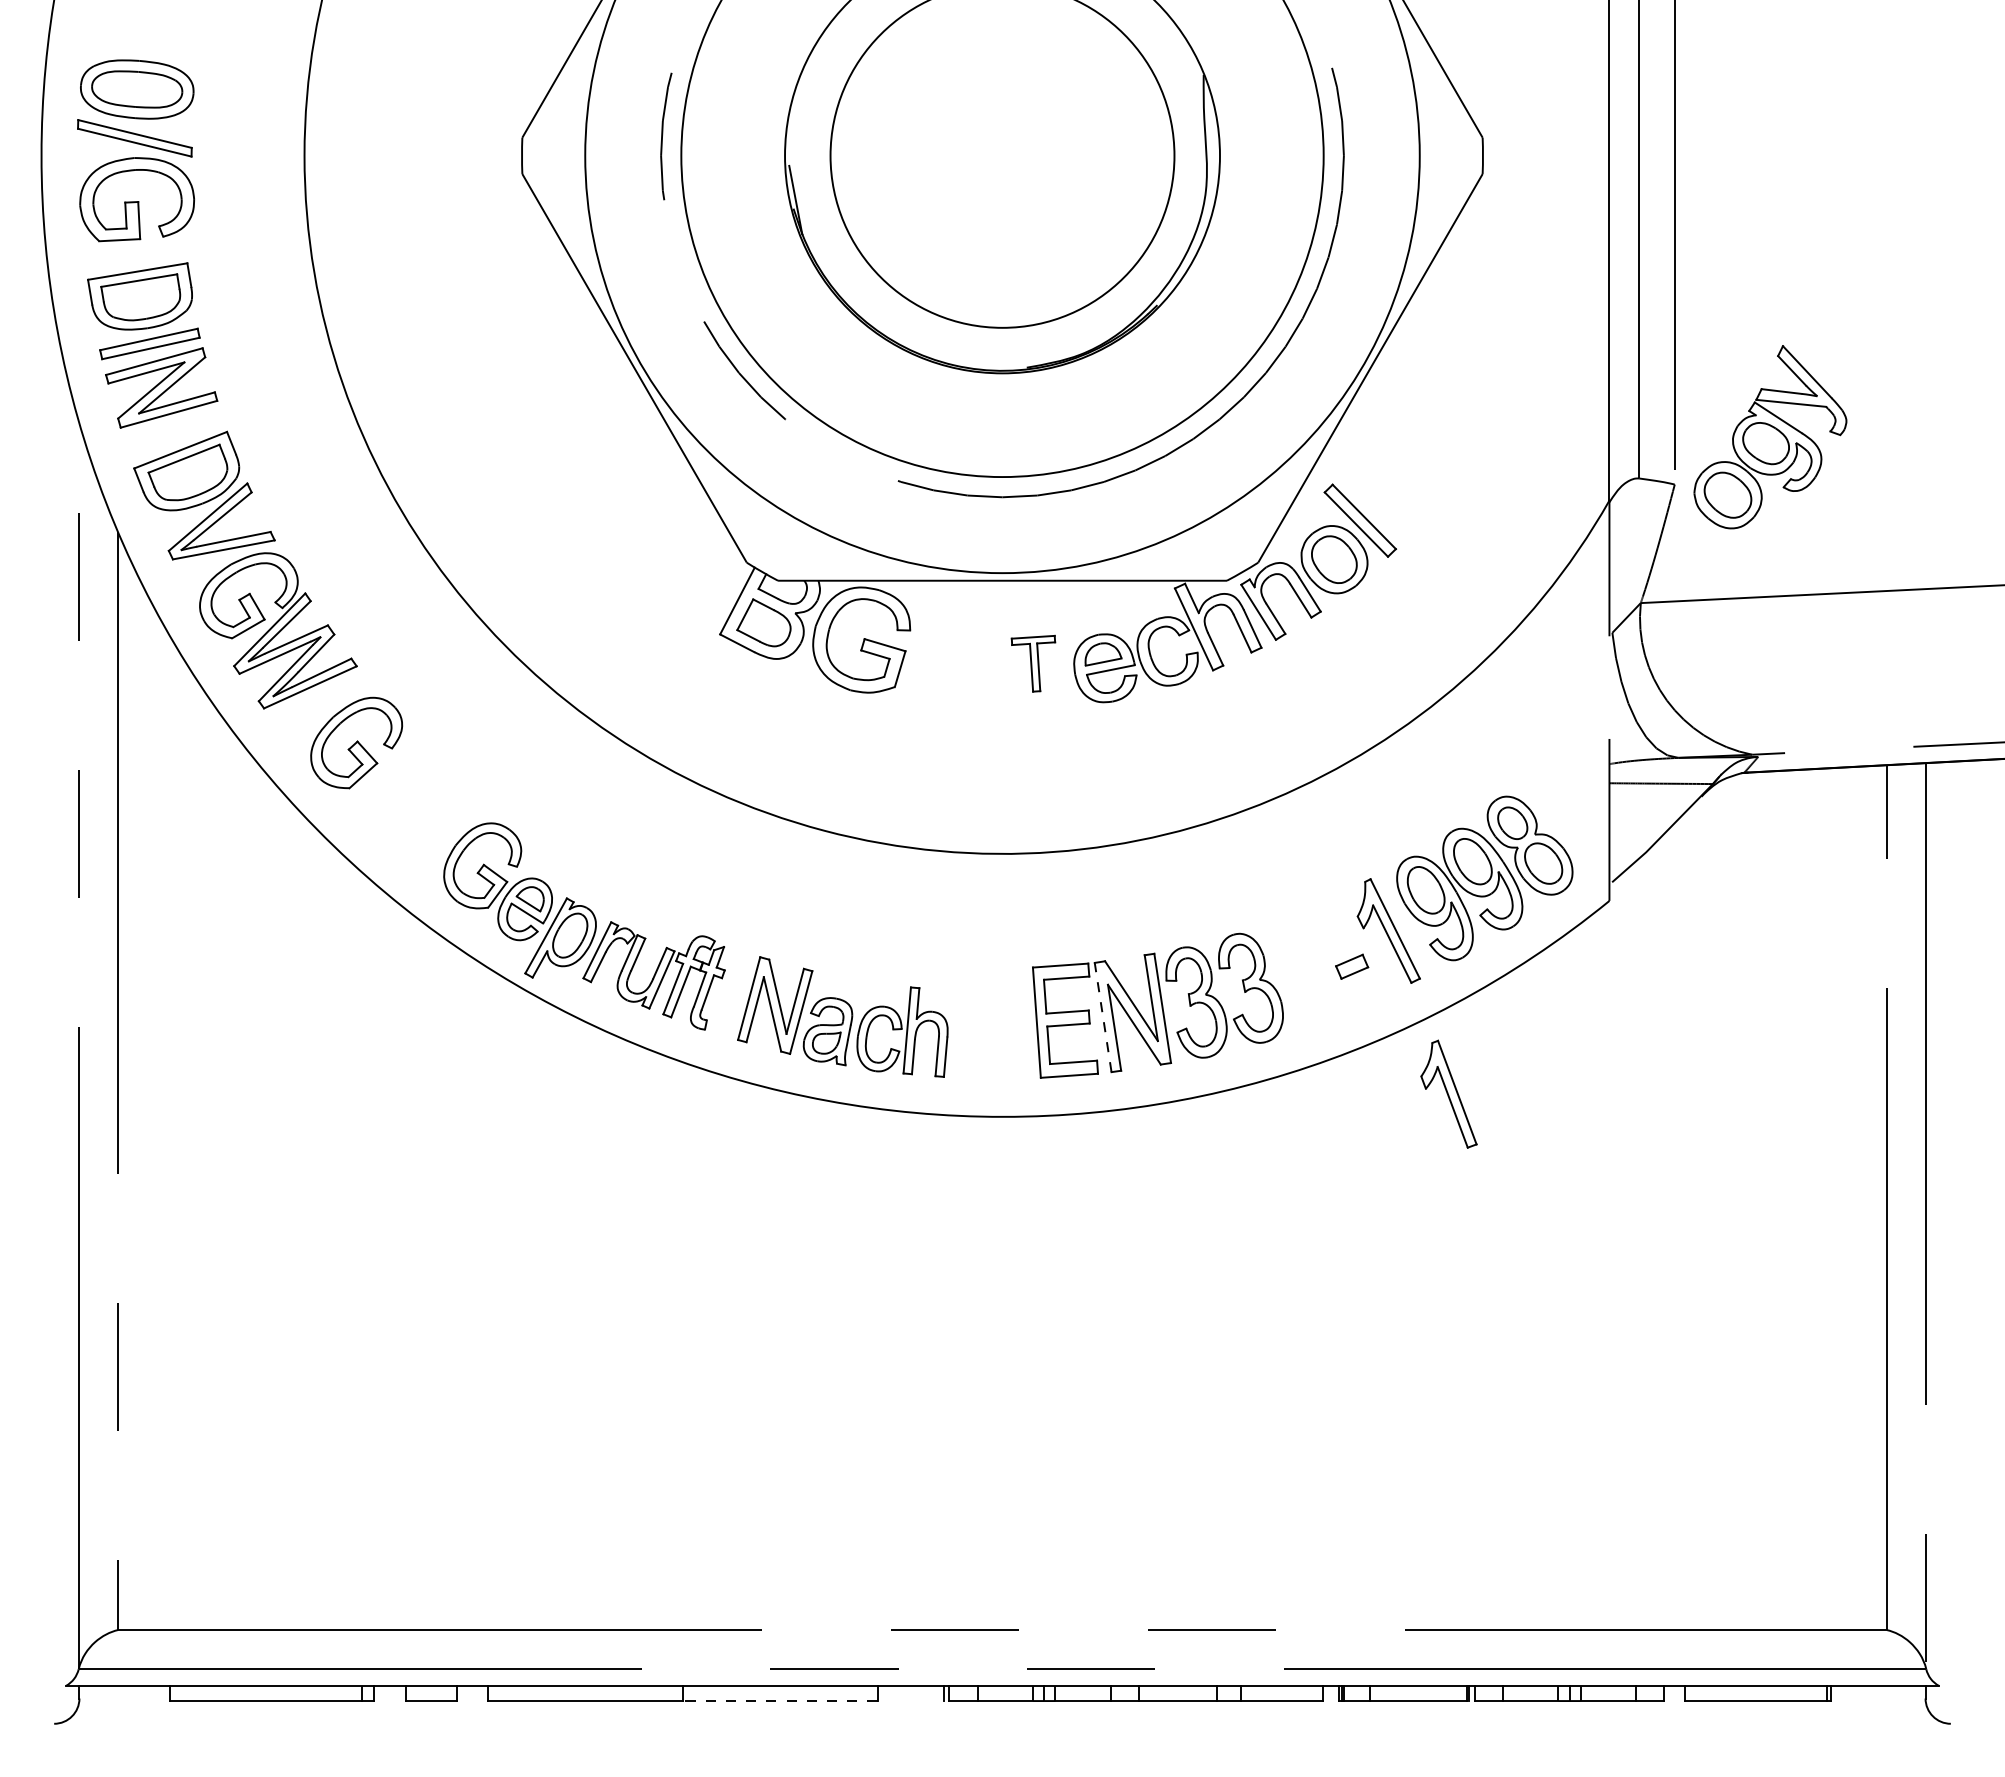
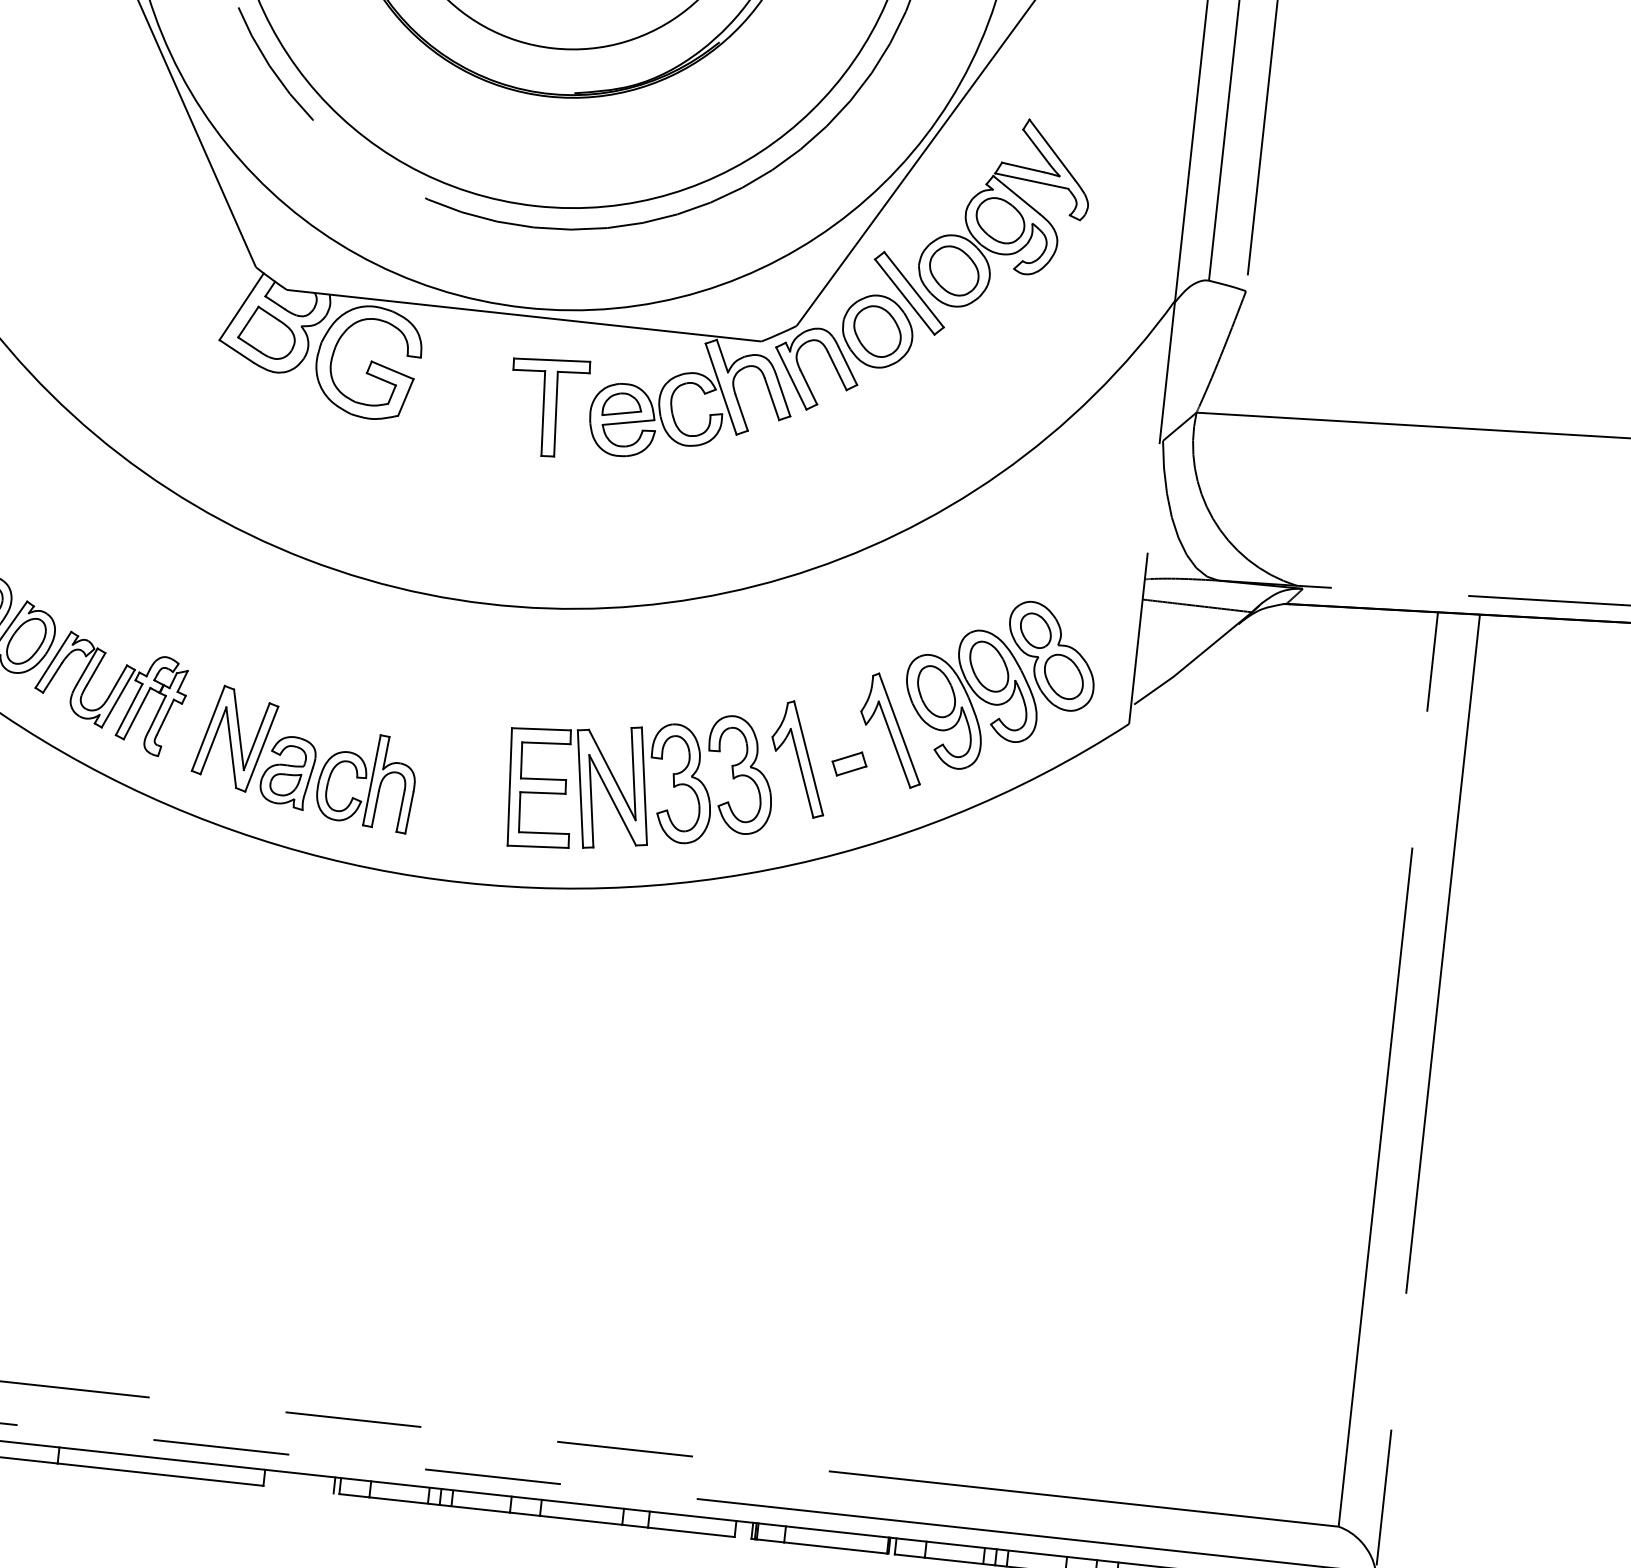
part: (1770, 437) -> (1005, 214), moved
part: (1033, 663) -> (547, 406), size x1.67
line: (1103, 1017) -> (580, 789), dashed -> solid
part: (1448, 1093) -> (799, 758), moved
line: (779, 1701) -> (159, 1475), dashed -> solid

